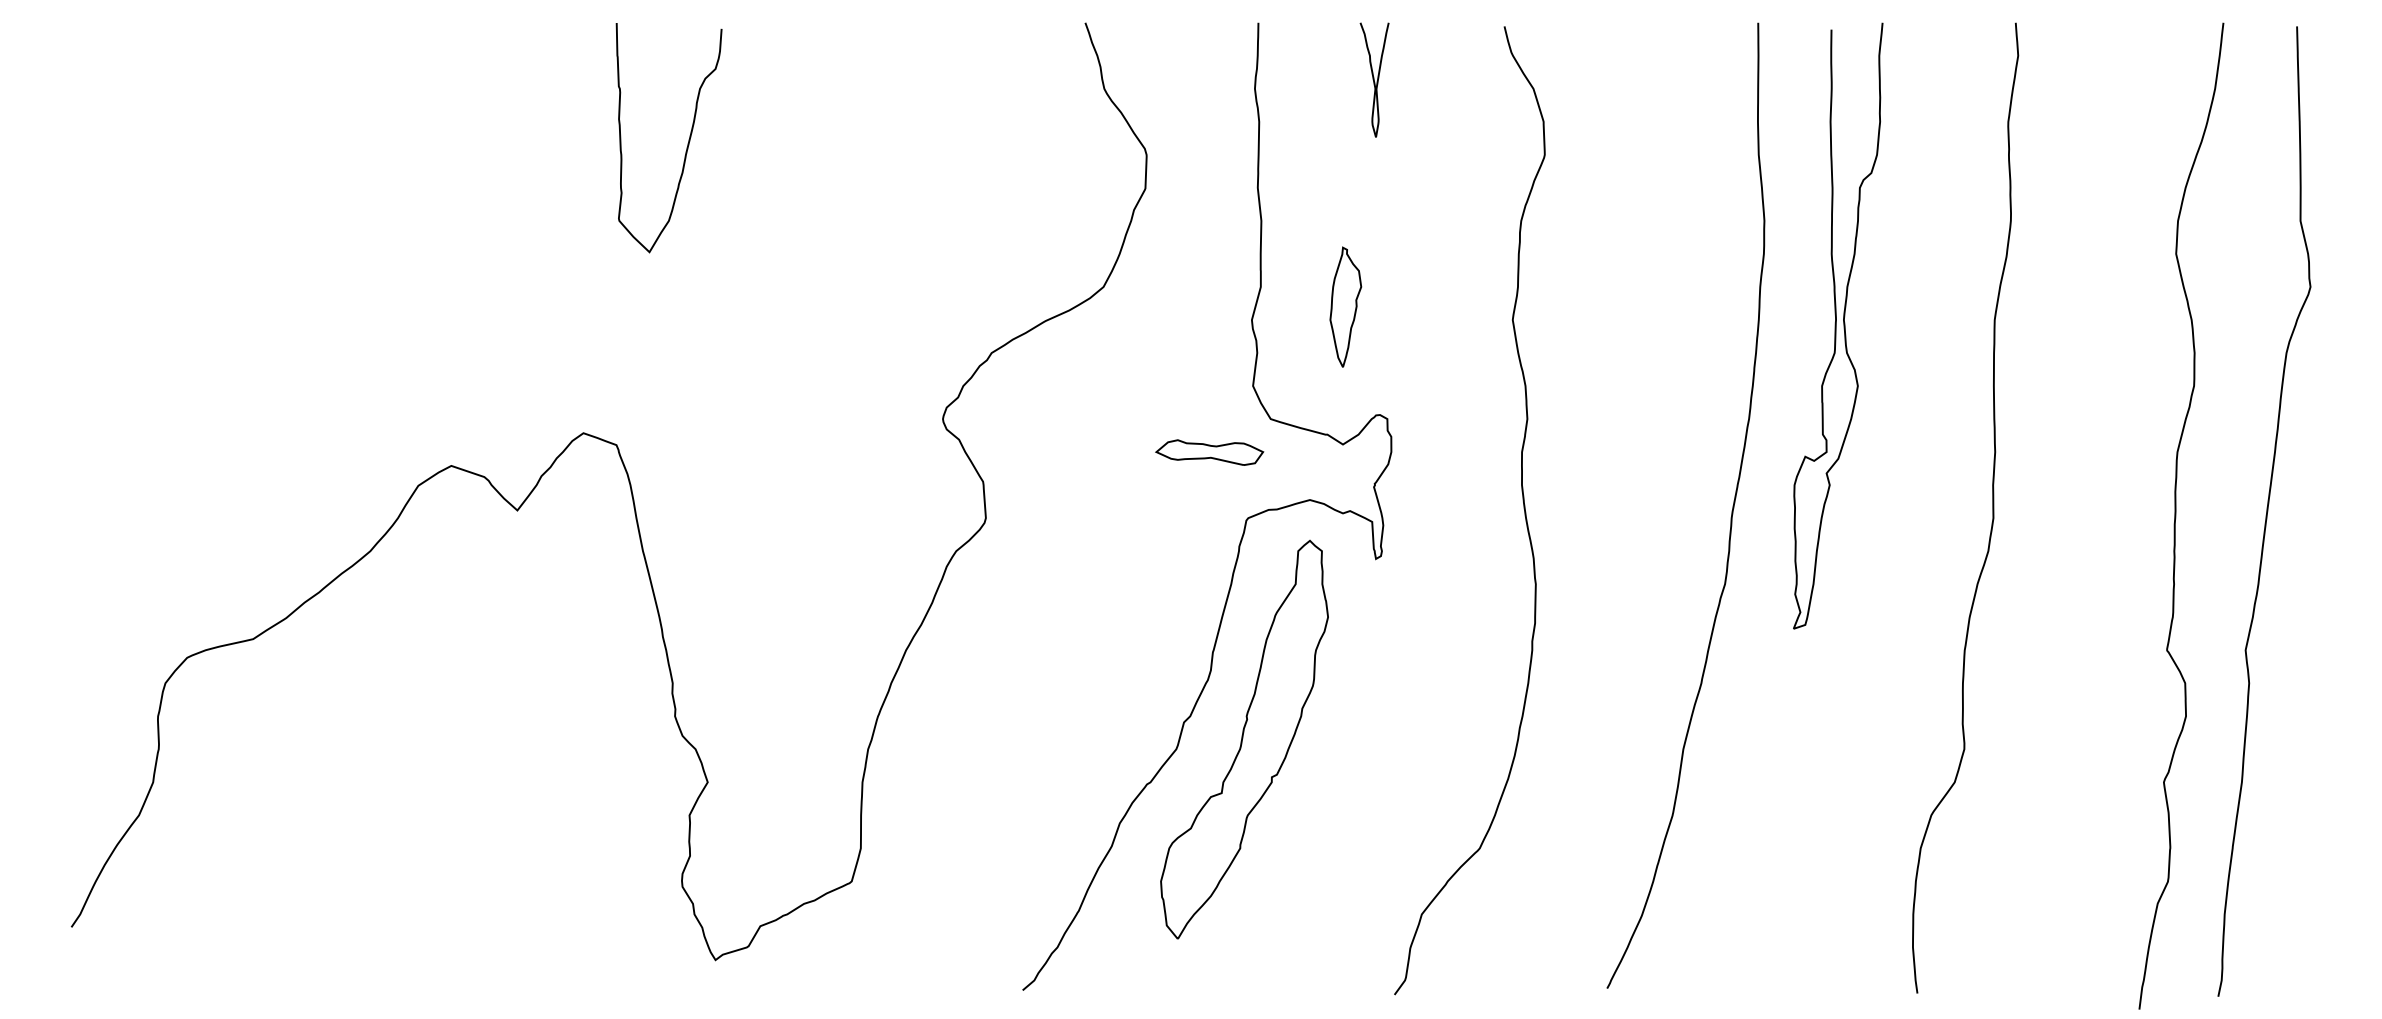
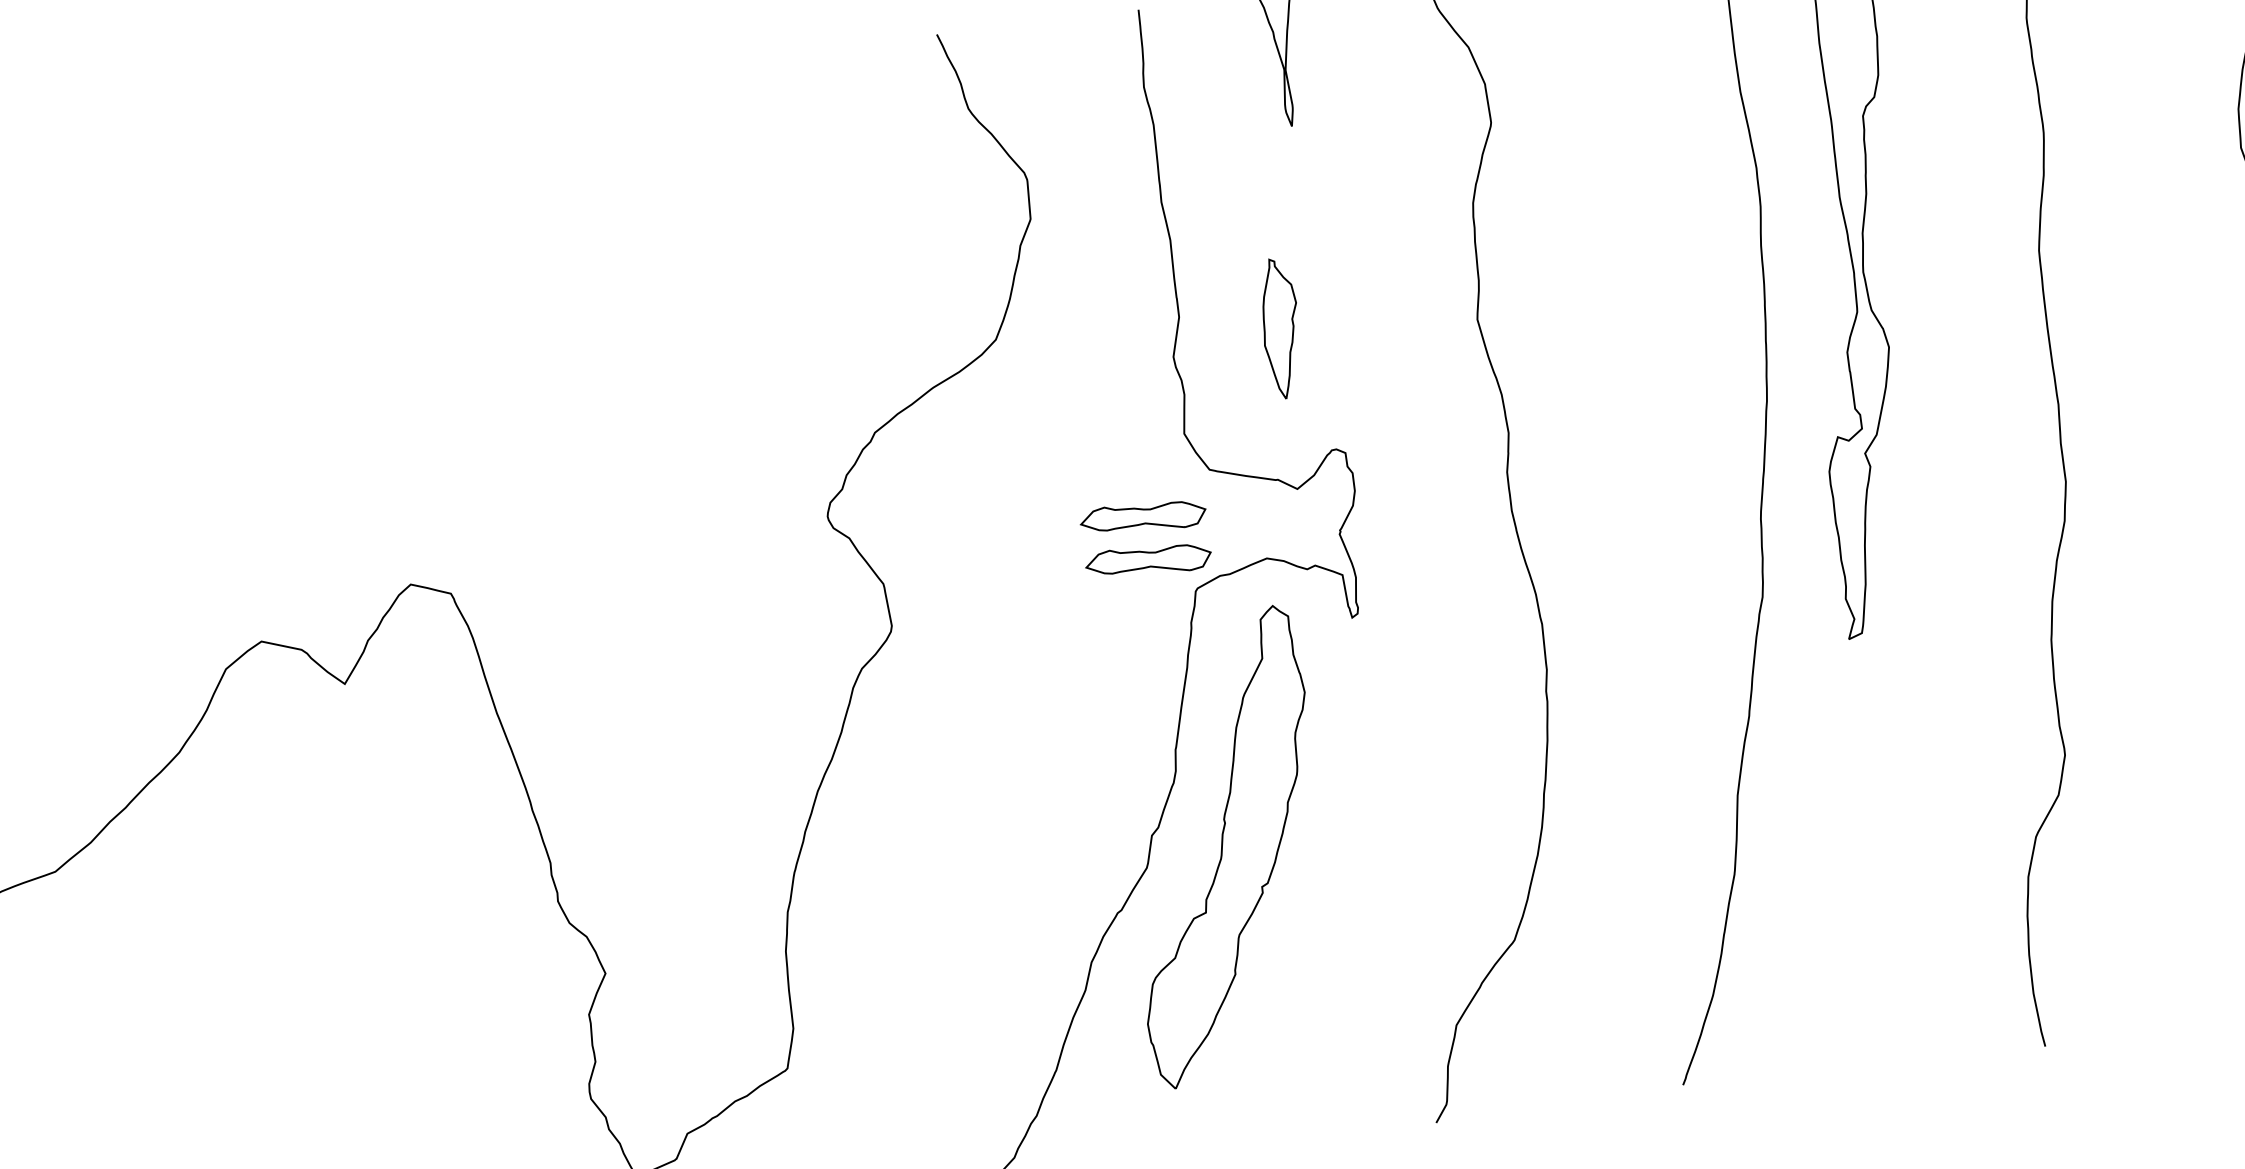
curve: (687, 143) -> (490, 232), removed
part: (1209, 489) -> (1148, 560), added

